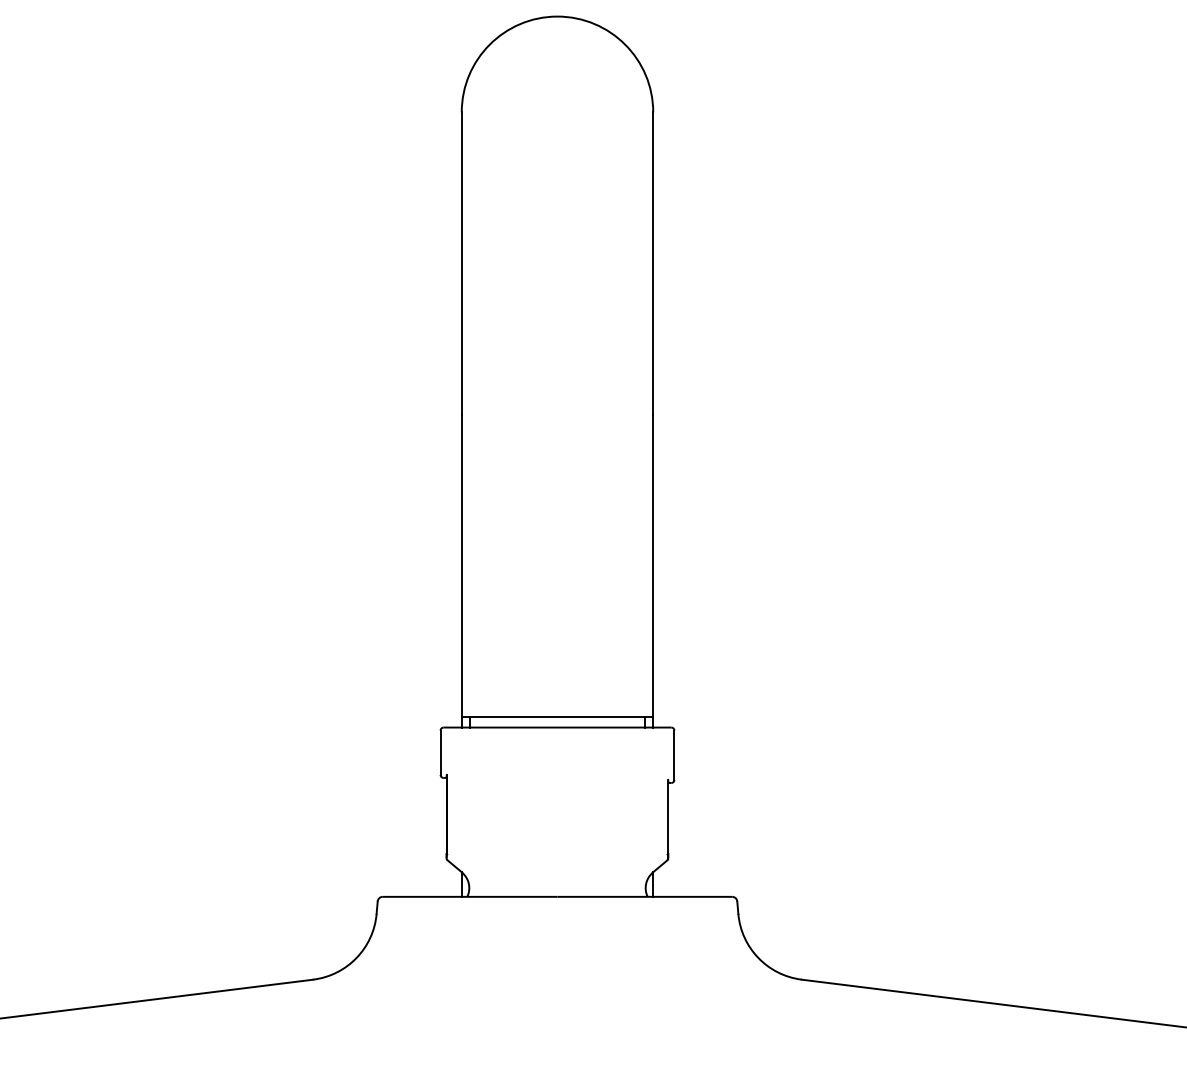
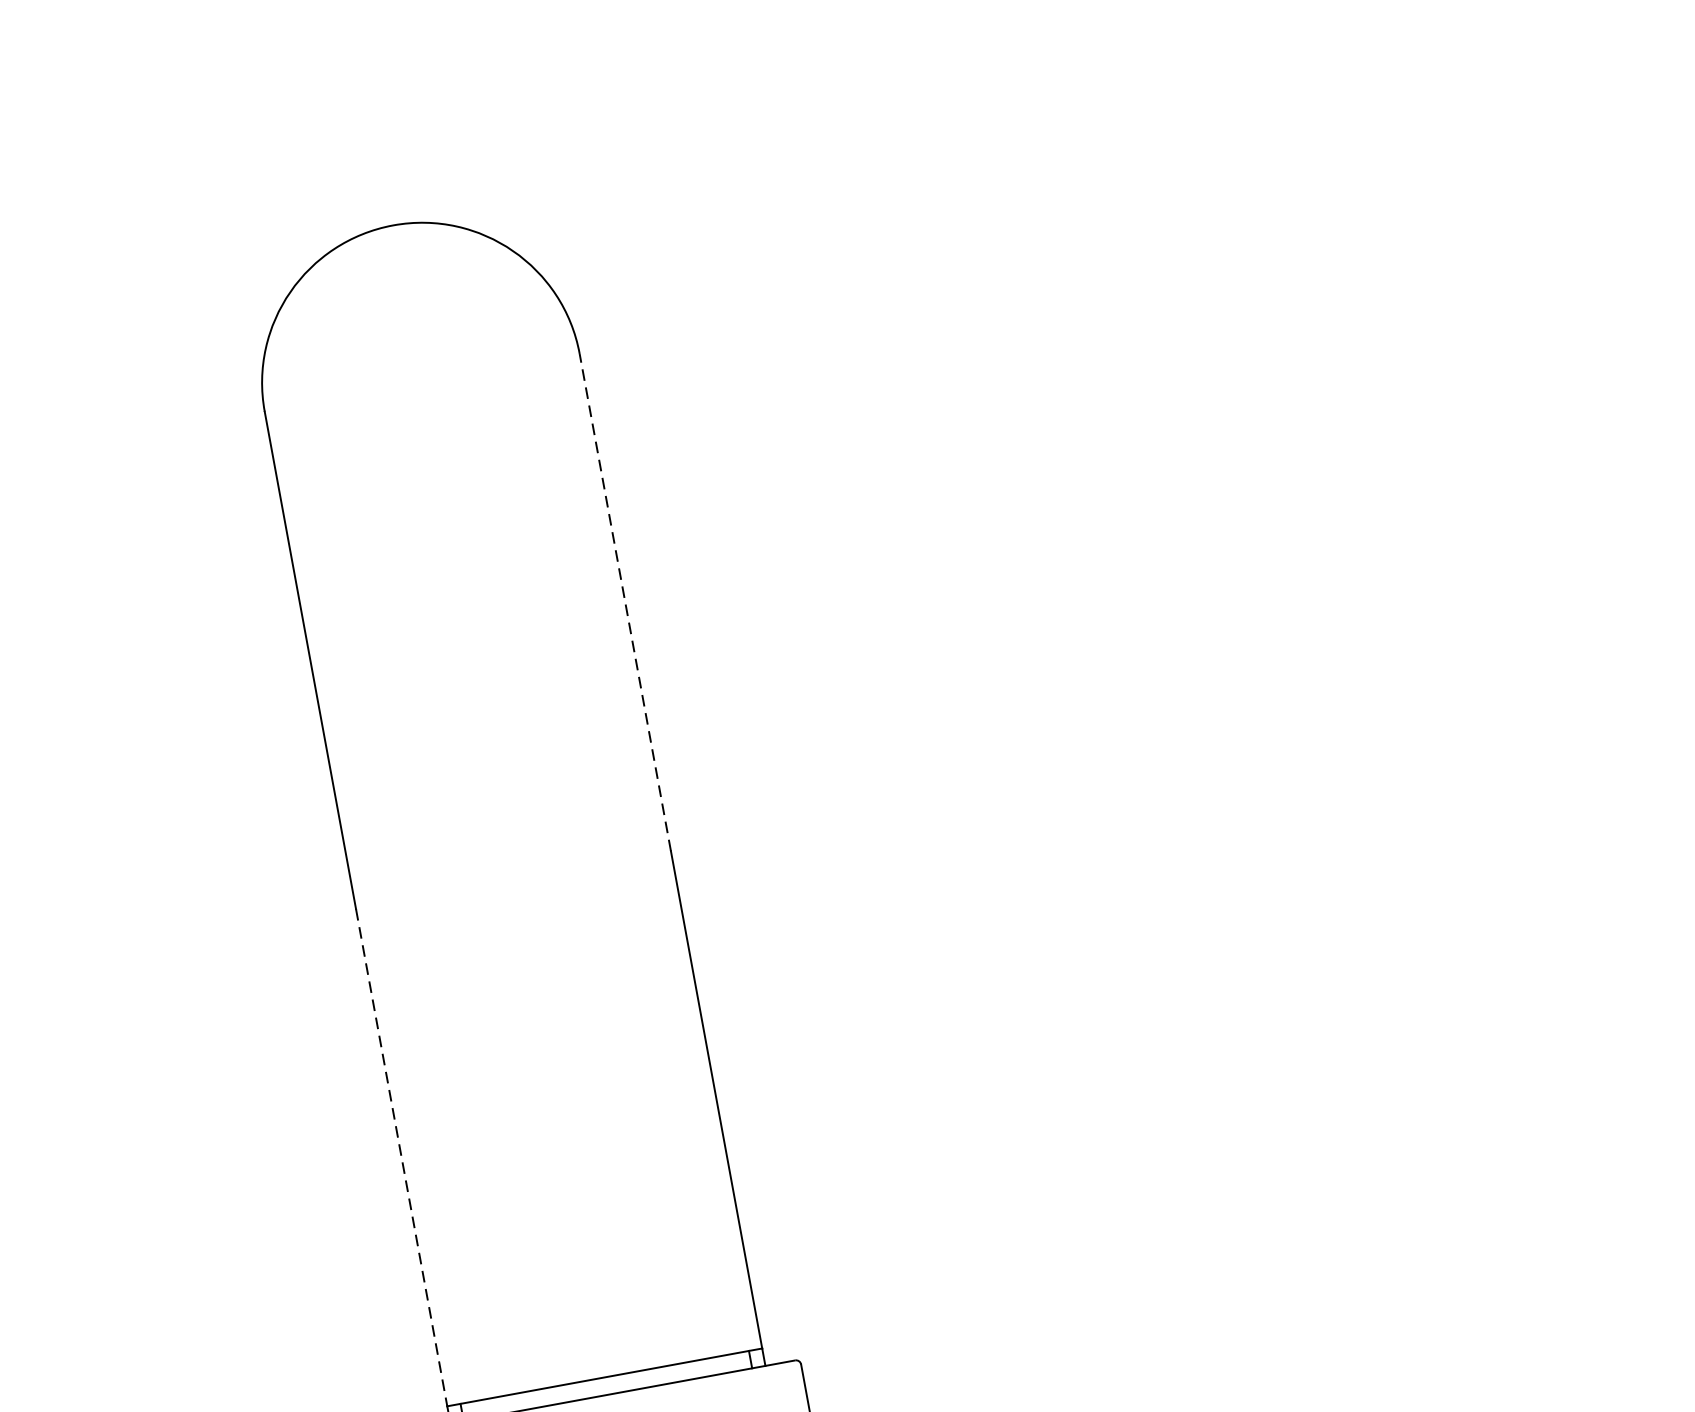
line: (653, 262) -> (625, 600), solid -> dashed
line: (461, 566) -> (401, 1158), solid -> dashed

